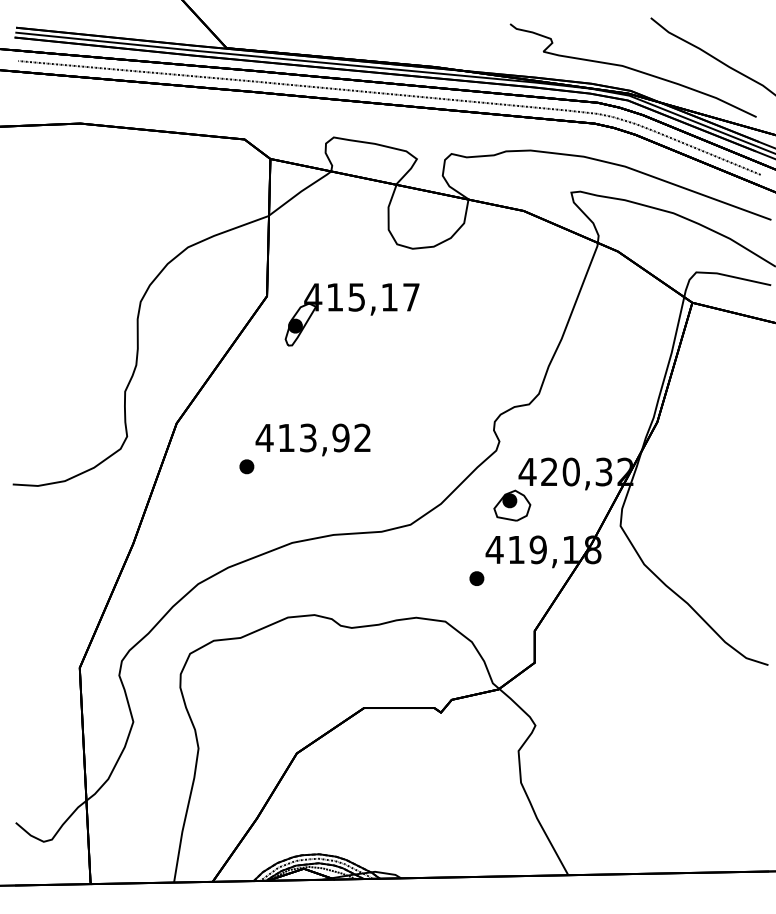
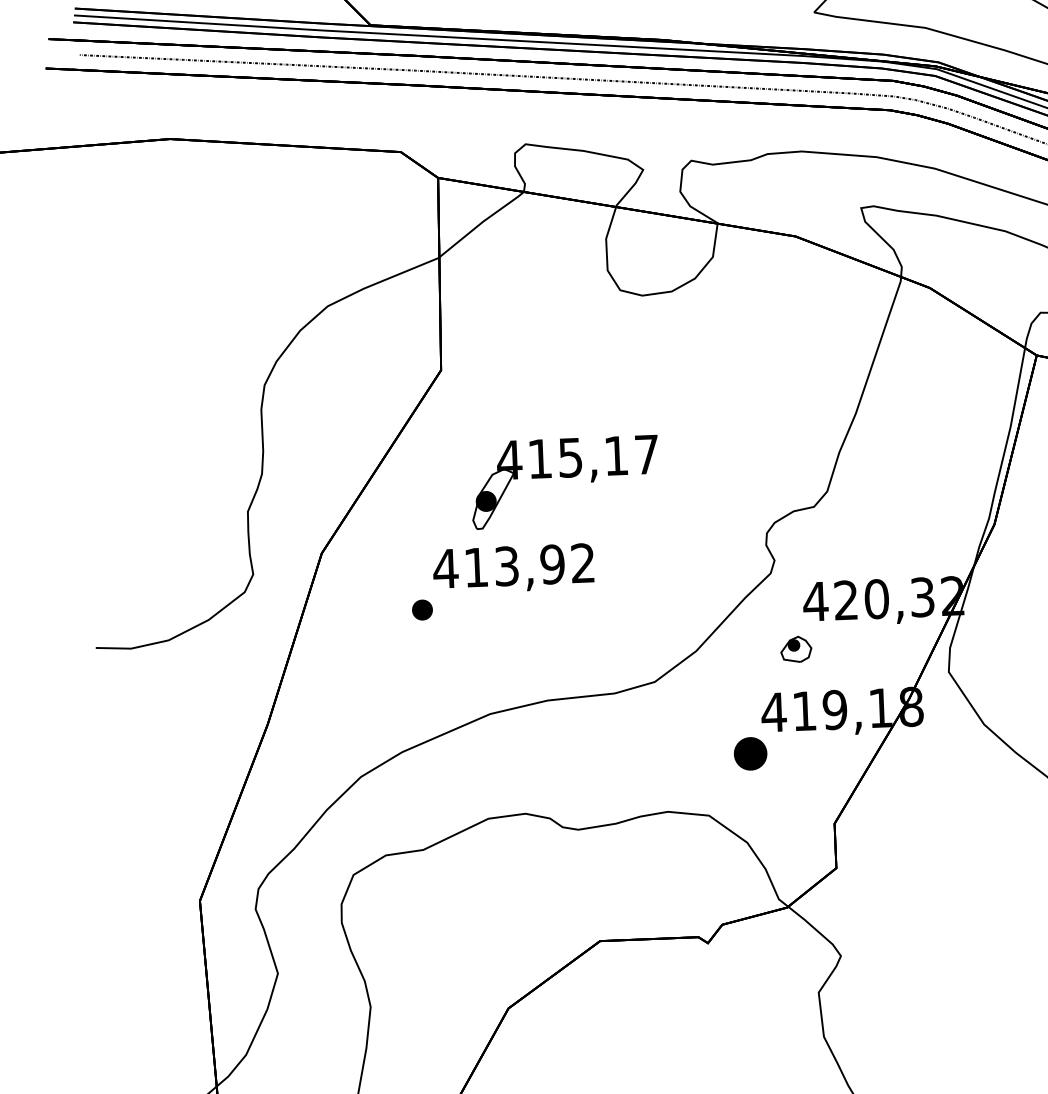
part: (351, 314) -> (563, 482), moved
part: (512, 505) -> (796, 649), size x0.6
part: (476, 578) -> (750, 753), size x1.6

